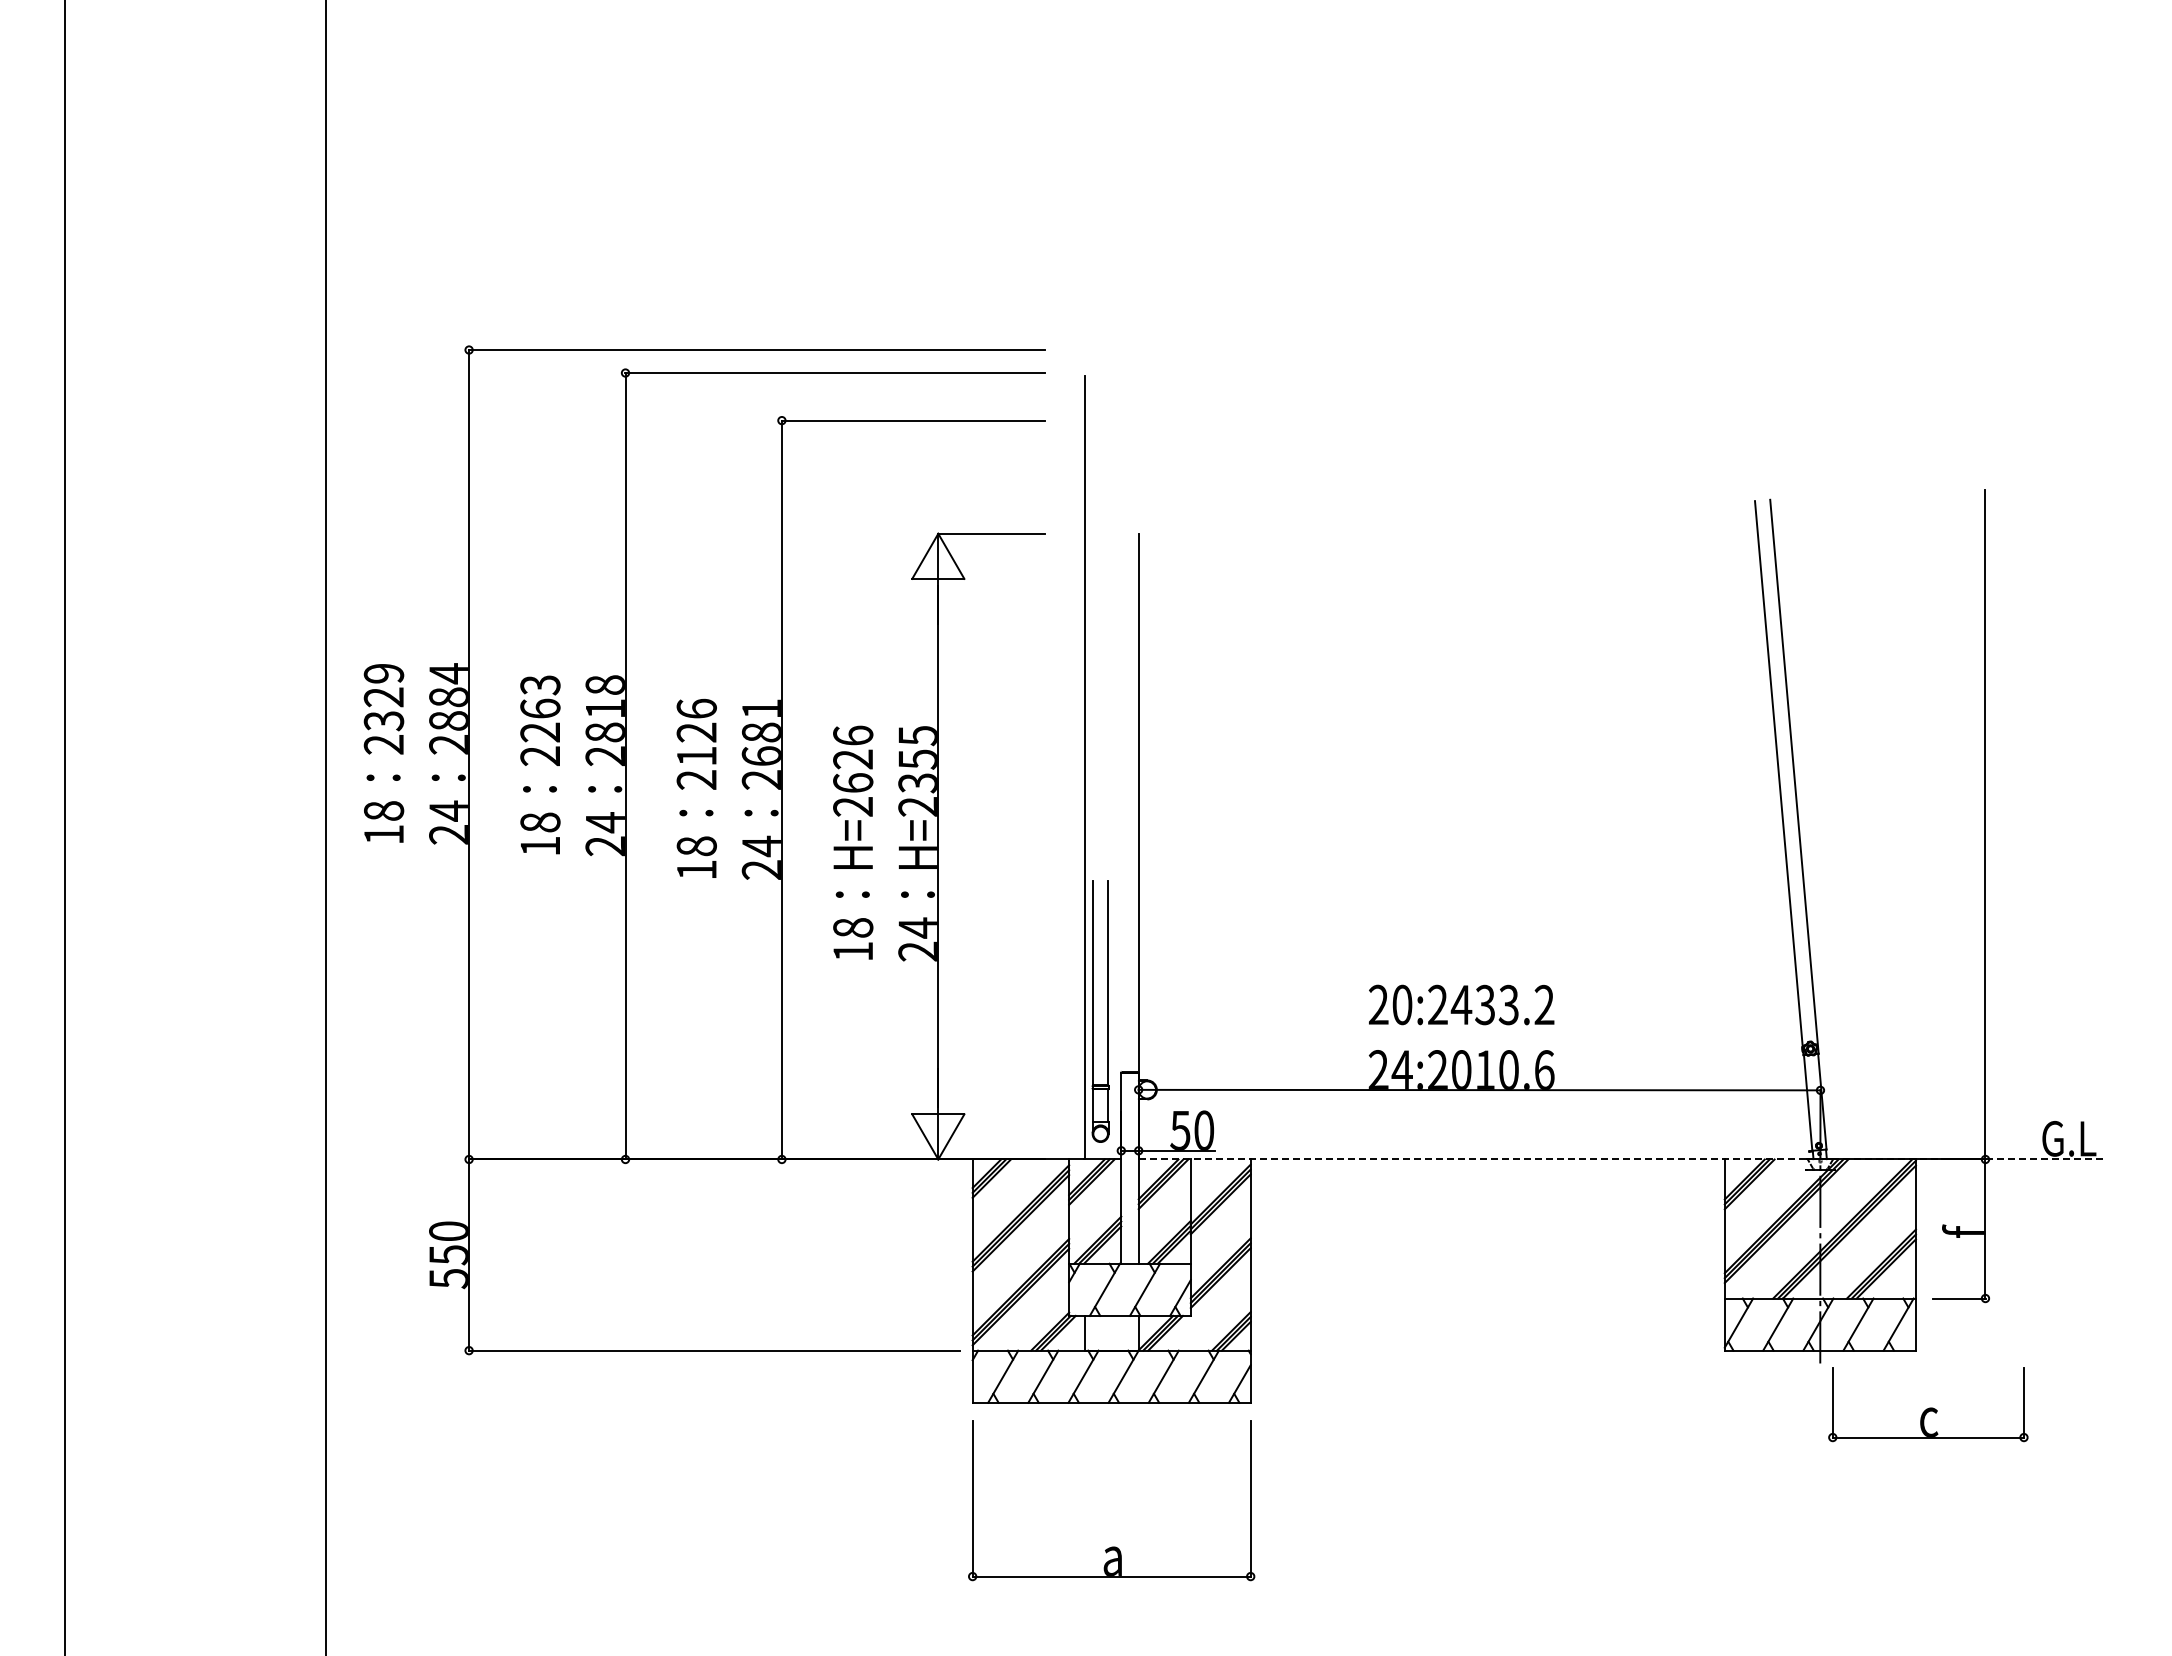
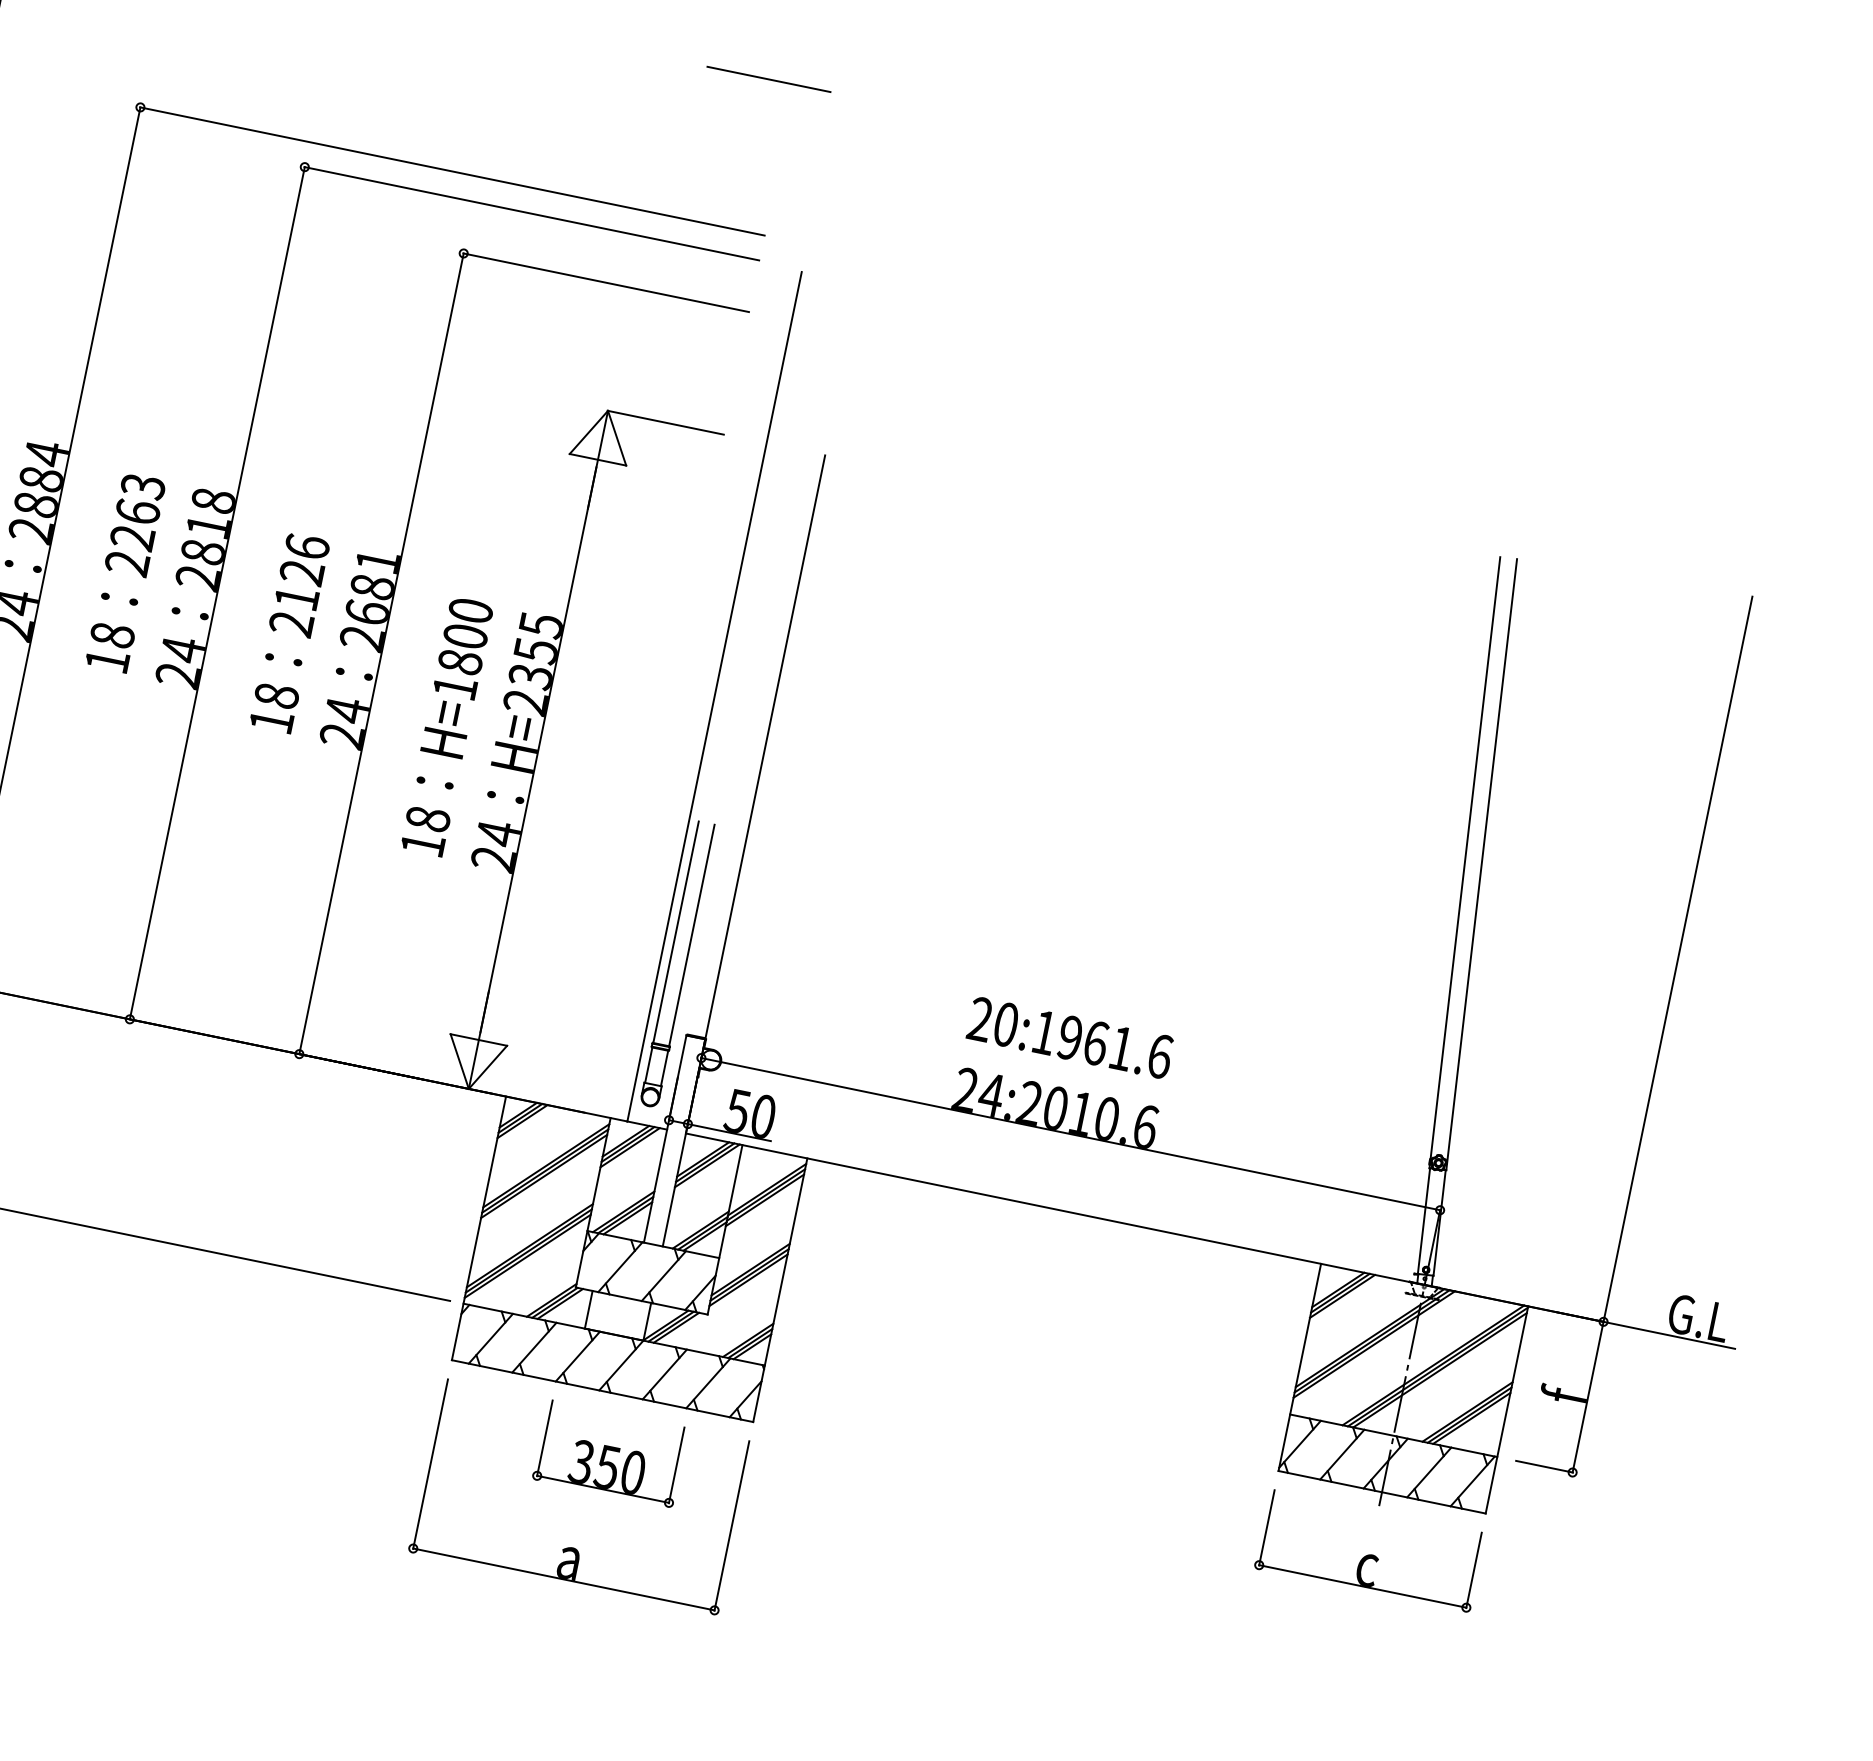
line: (1020, 211) -> (768, 79), added
text: (853, 770) -> (463, 648), H=2626 -> H=1800
text: (1491, 1004) -> (1102, 1044), 20:2433.2 -> 20:1961.6
line: (1623, 1159) -> (1211, 1241), dashed -> solid
part: (1928, 1404) -> (1370, 1550), moved
part: (1129, 1456) -> (609, 1453), added

